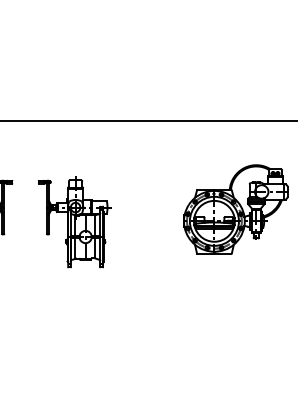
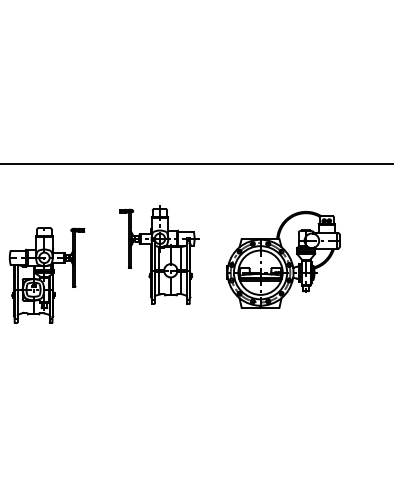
part: (235, 209) -> (283, 259), moved
part: (75, 222) -> (159, 254), moved

